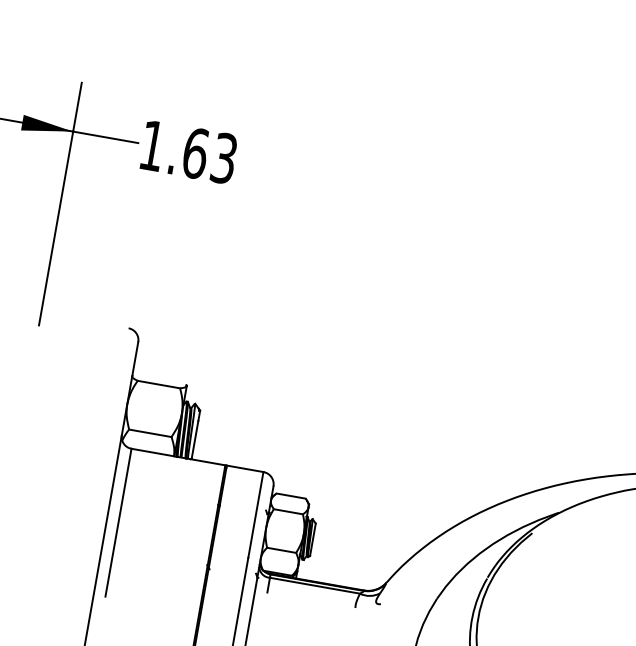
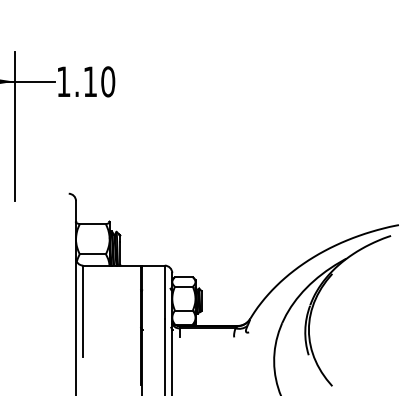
text: (210, 155) -> (99, 81), 1.63 -> 1.10

